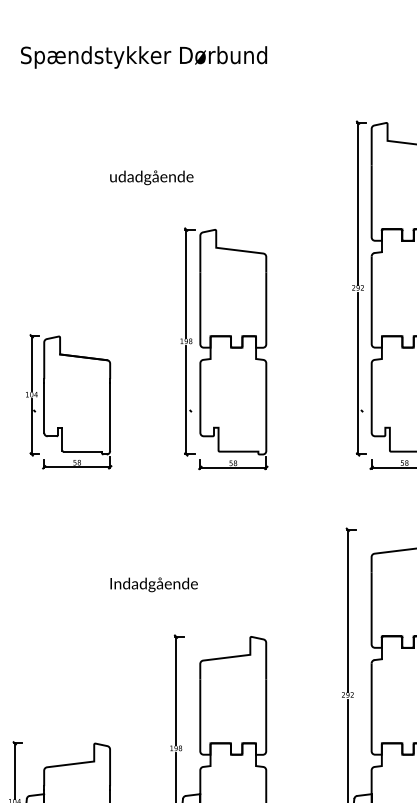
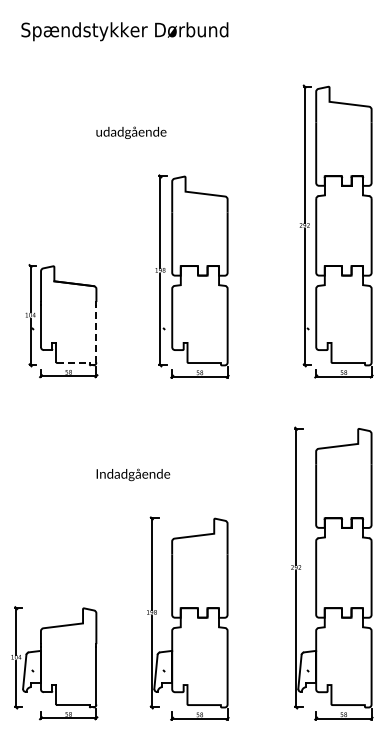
line: (110, 416) -> (96, 333), solid -> dashed
line: (84, 452) -> (74, 363), solid -> dashed

